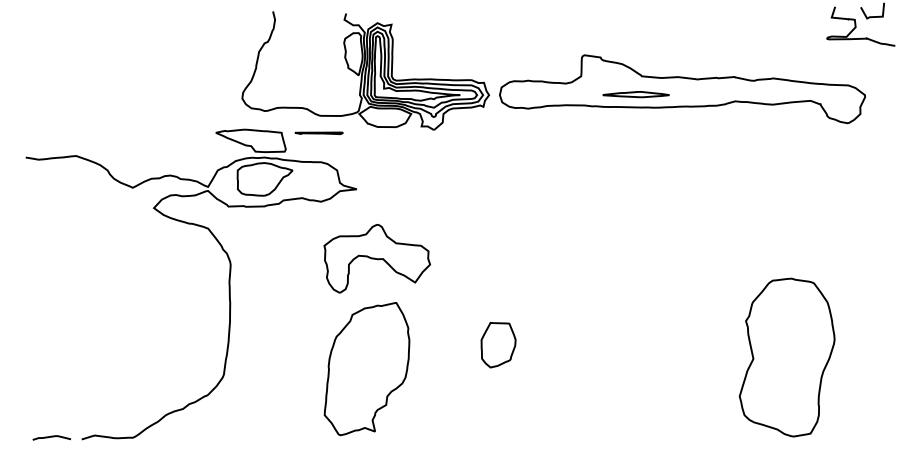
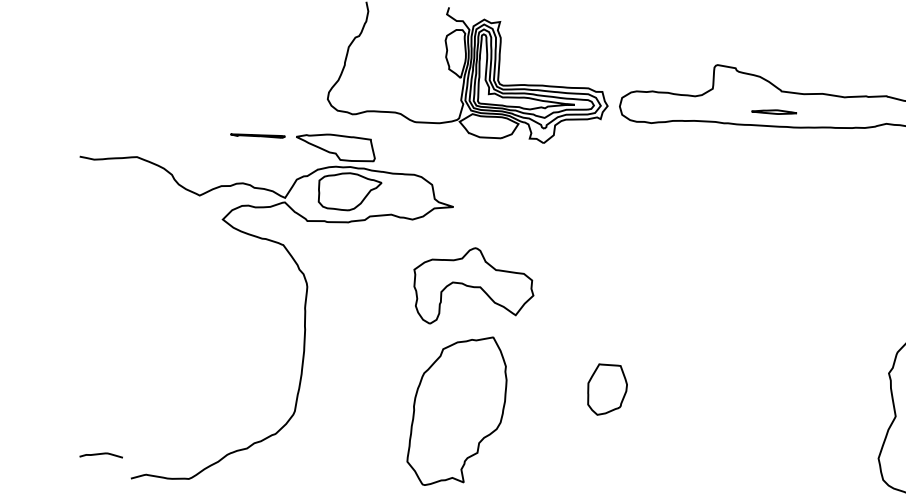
part: (635, 94) -> (773, 111), size x0.6
line: (318, 133) -> (257, 136), moved
curve: (51, 437) -> (100, 454), moved

